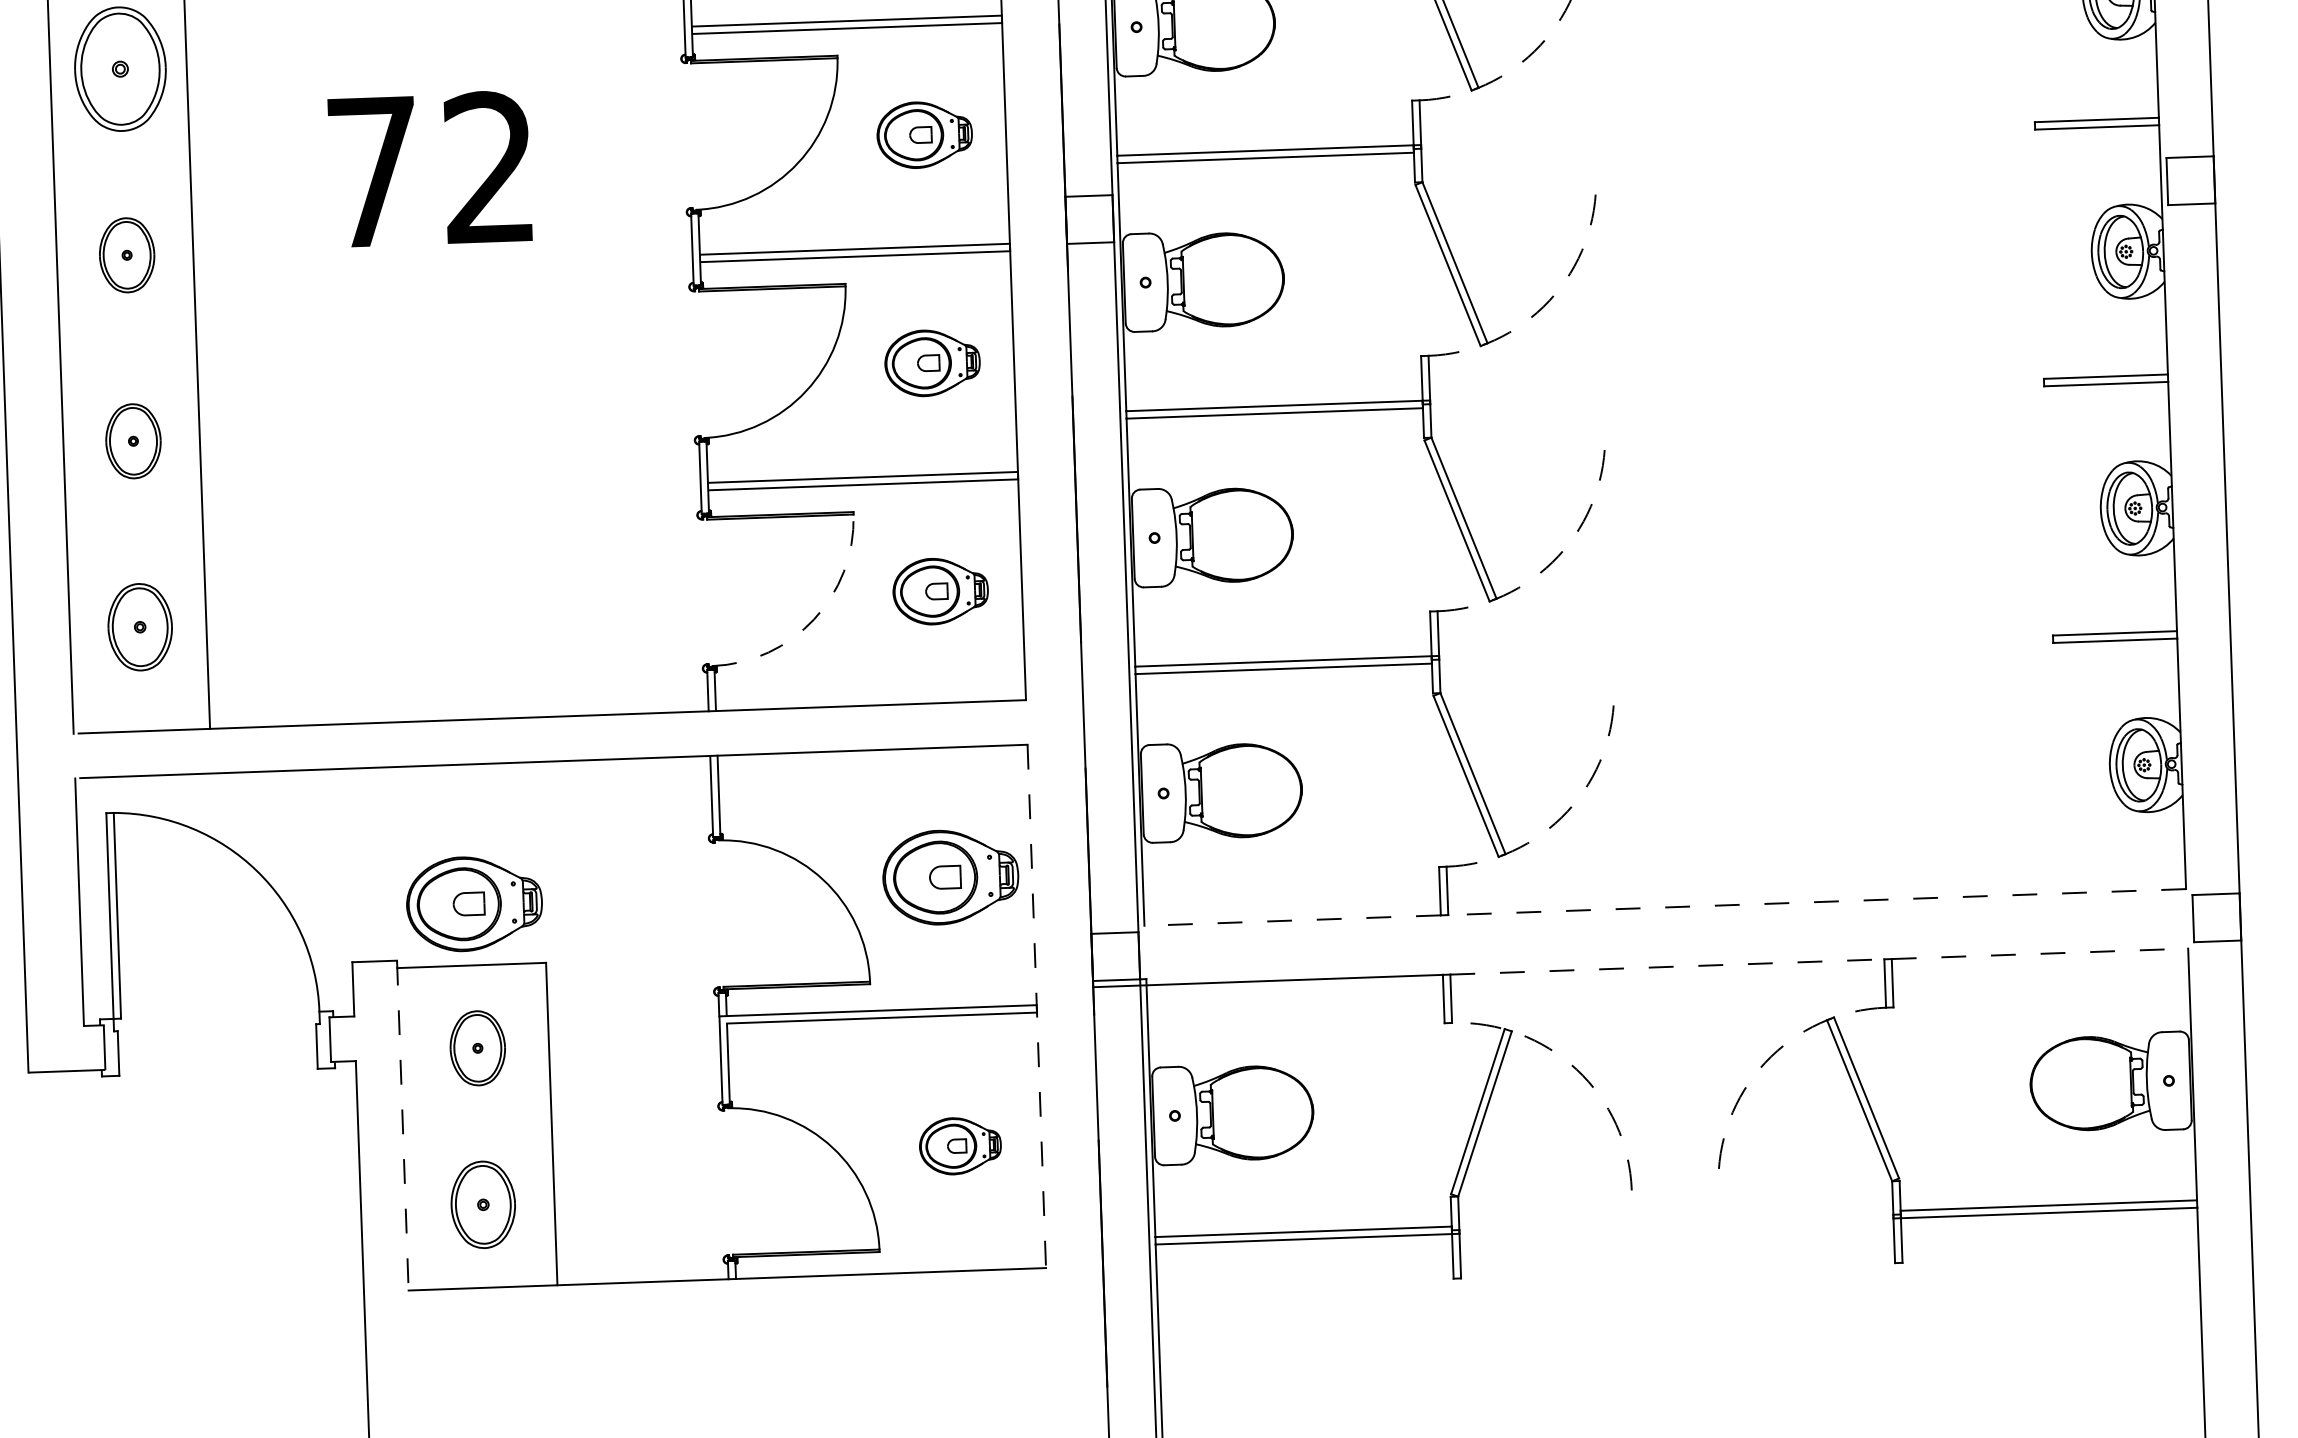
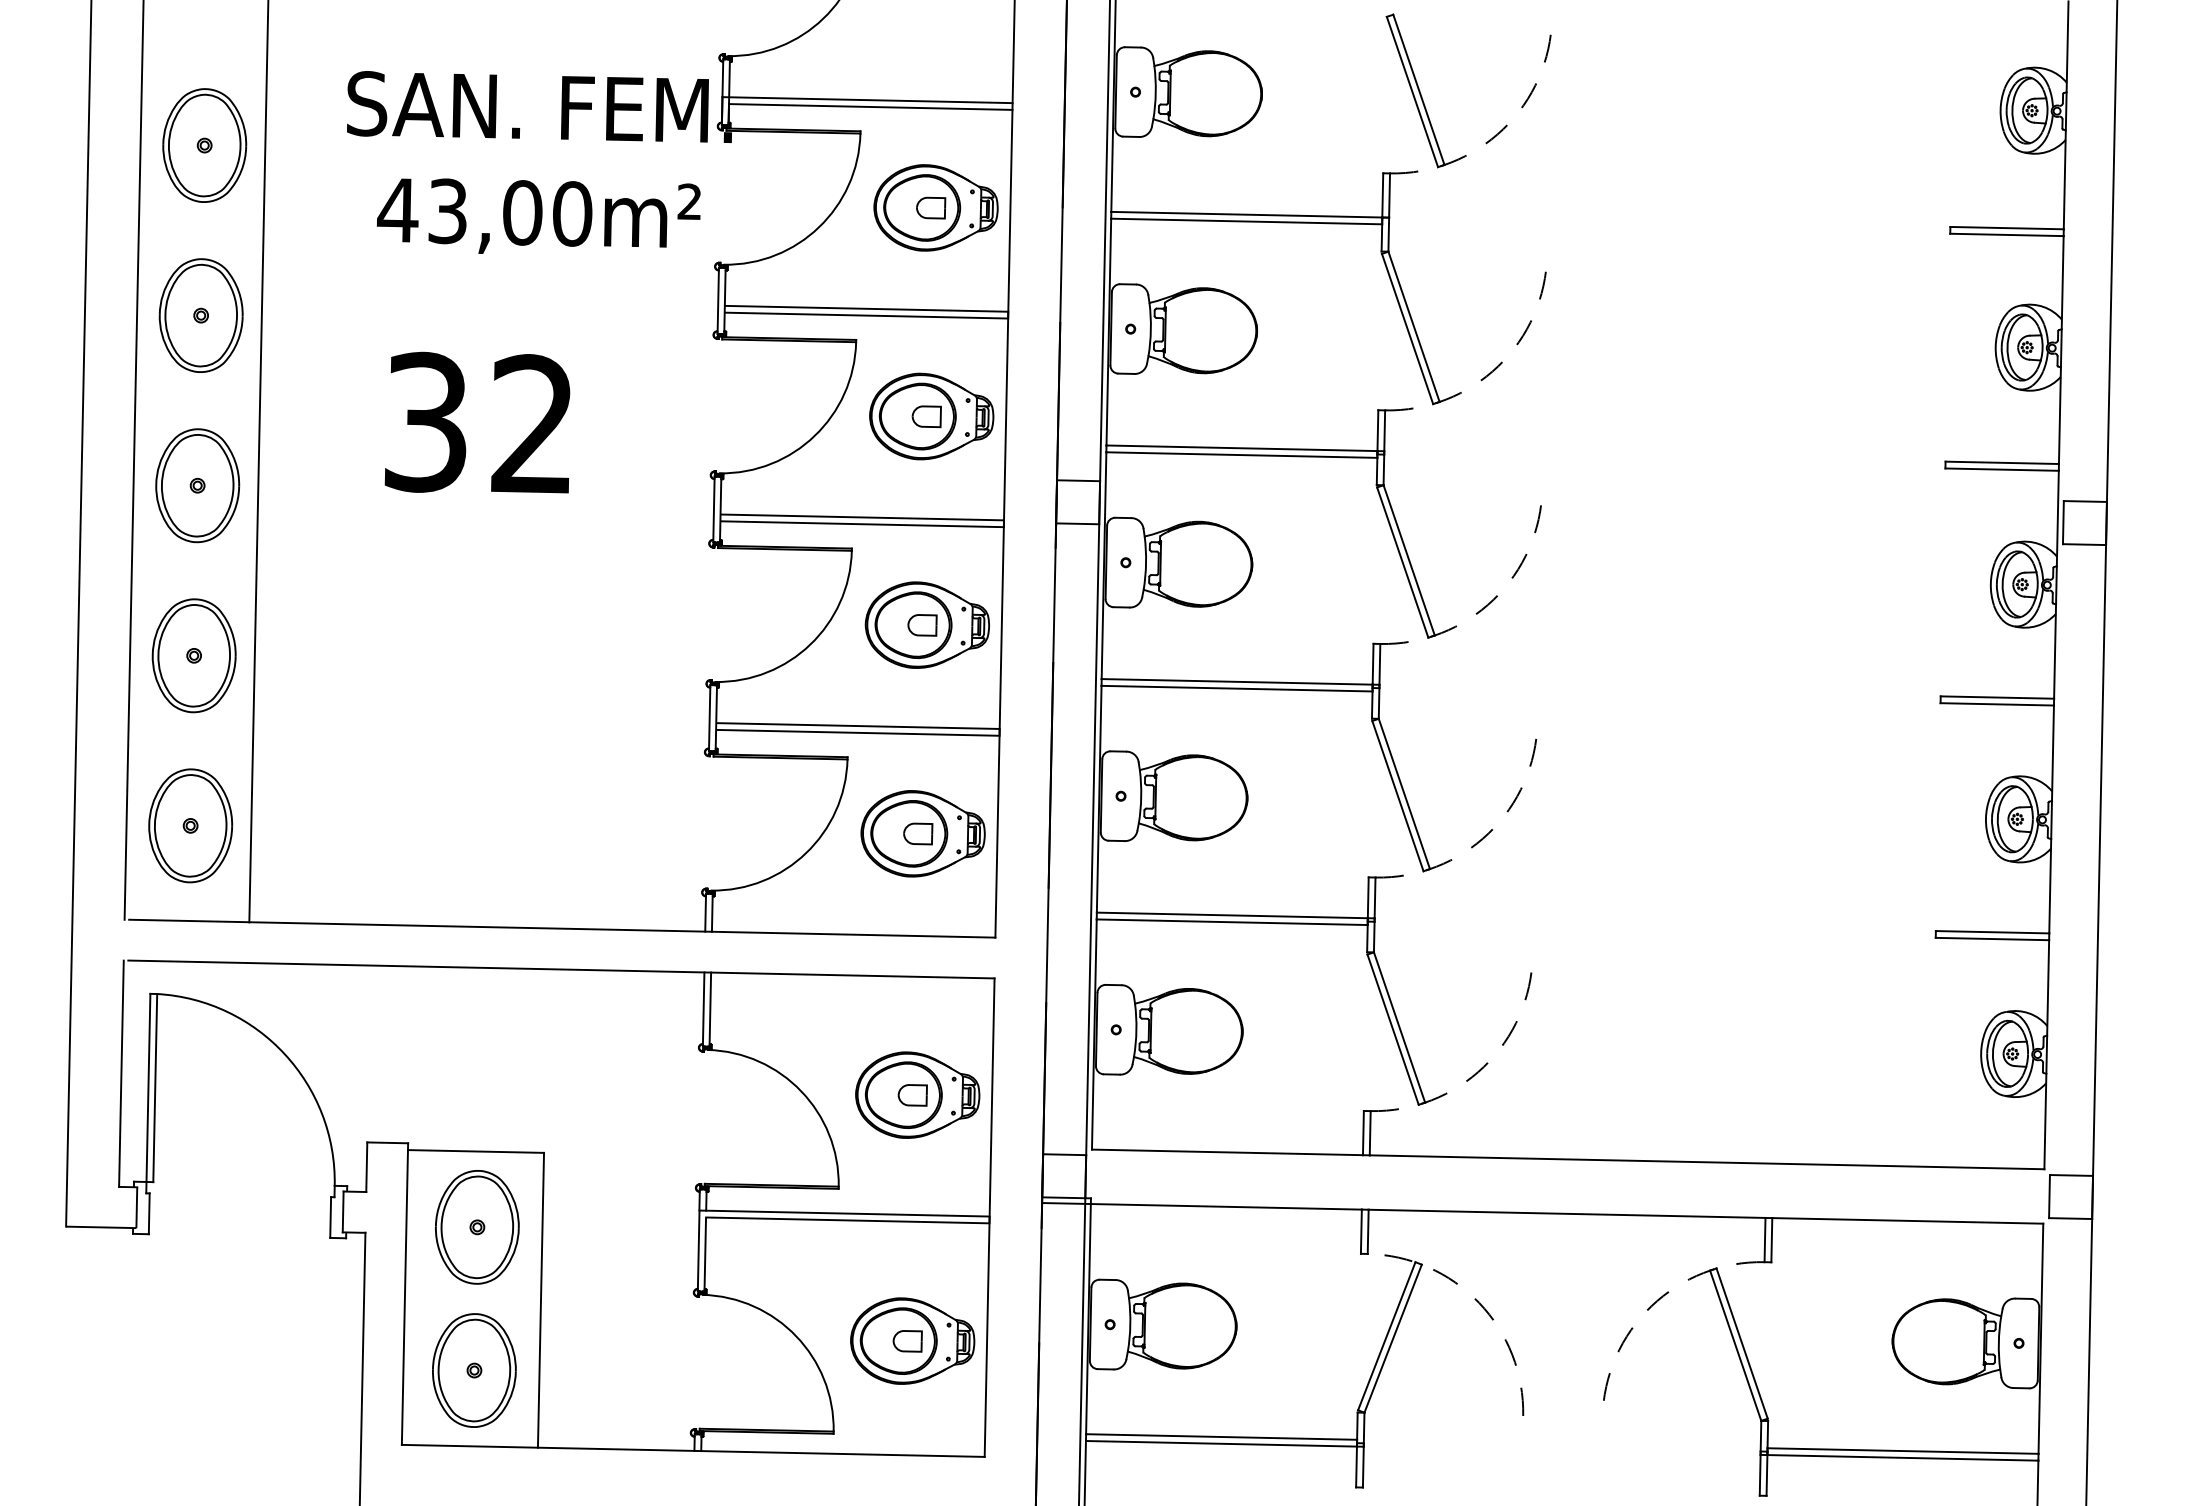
part: (924, 134) -> (931, 416), size x1.43
text: (371, 171) -> (425, 421), 72 -> 32
part: (126, 254) -> (197, 485), size x1.67
part: (931, 362) -> (926, 624), size x1.43
part: (132, 440) -> (193, 655), size x1.67
part: (940, 590) -> (922, 833), size x1.43
arc: (814, 619) -> (806, 853), dashed -> solid
part: (139, 626) -> (190, 825), size x1.43
part: (474, 902) -> (481, 1094), removed
line: (1816, 902) -> (1706, 1162), dashed -> solid
line: (1292, 920) -> (1227, 1152), dashed -> solid
line: (2039, 953) -> (1907, 1220), dashed -> solid
line: (1667, 966) -> (1567, 1213), dashed -> solid
line: (1036, 1007) -> (989, 1218), dashed -> solid
part: (477, 1048) -> (477, 1227), size x1.67
line: (403, 1126) -> (405, 1294), dashed -> solid
part: (960, 1145) -> (912, 1340), size x1.67
part: (483, 1204) -> (474, 1370), size x1.43

